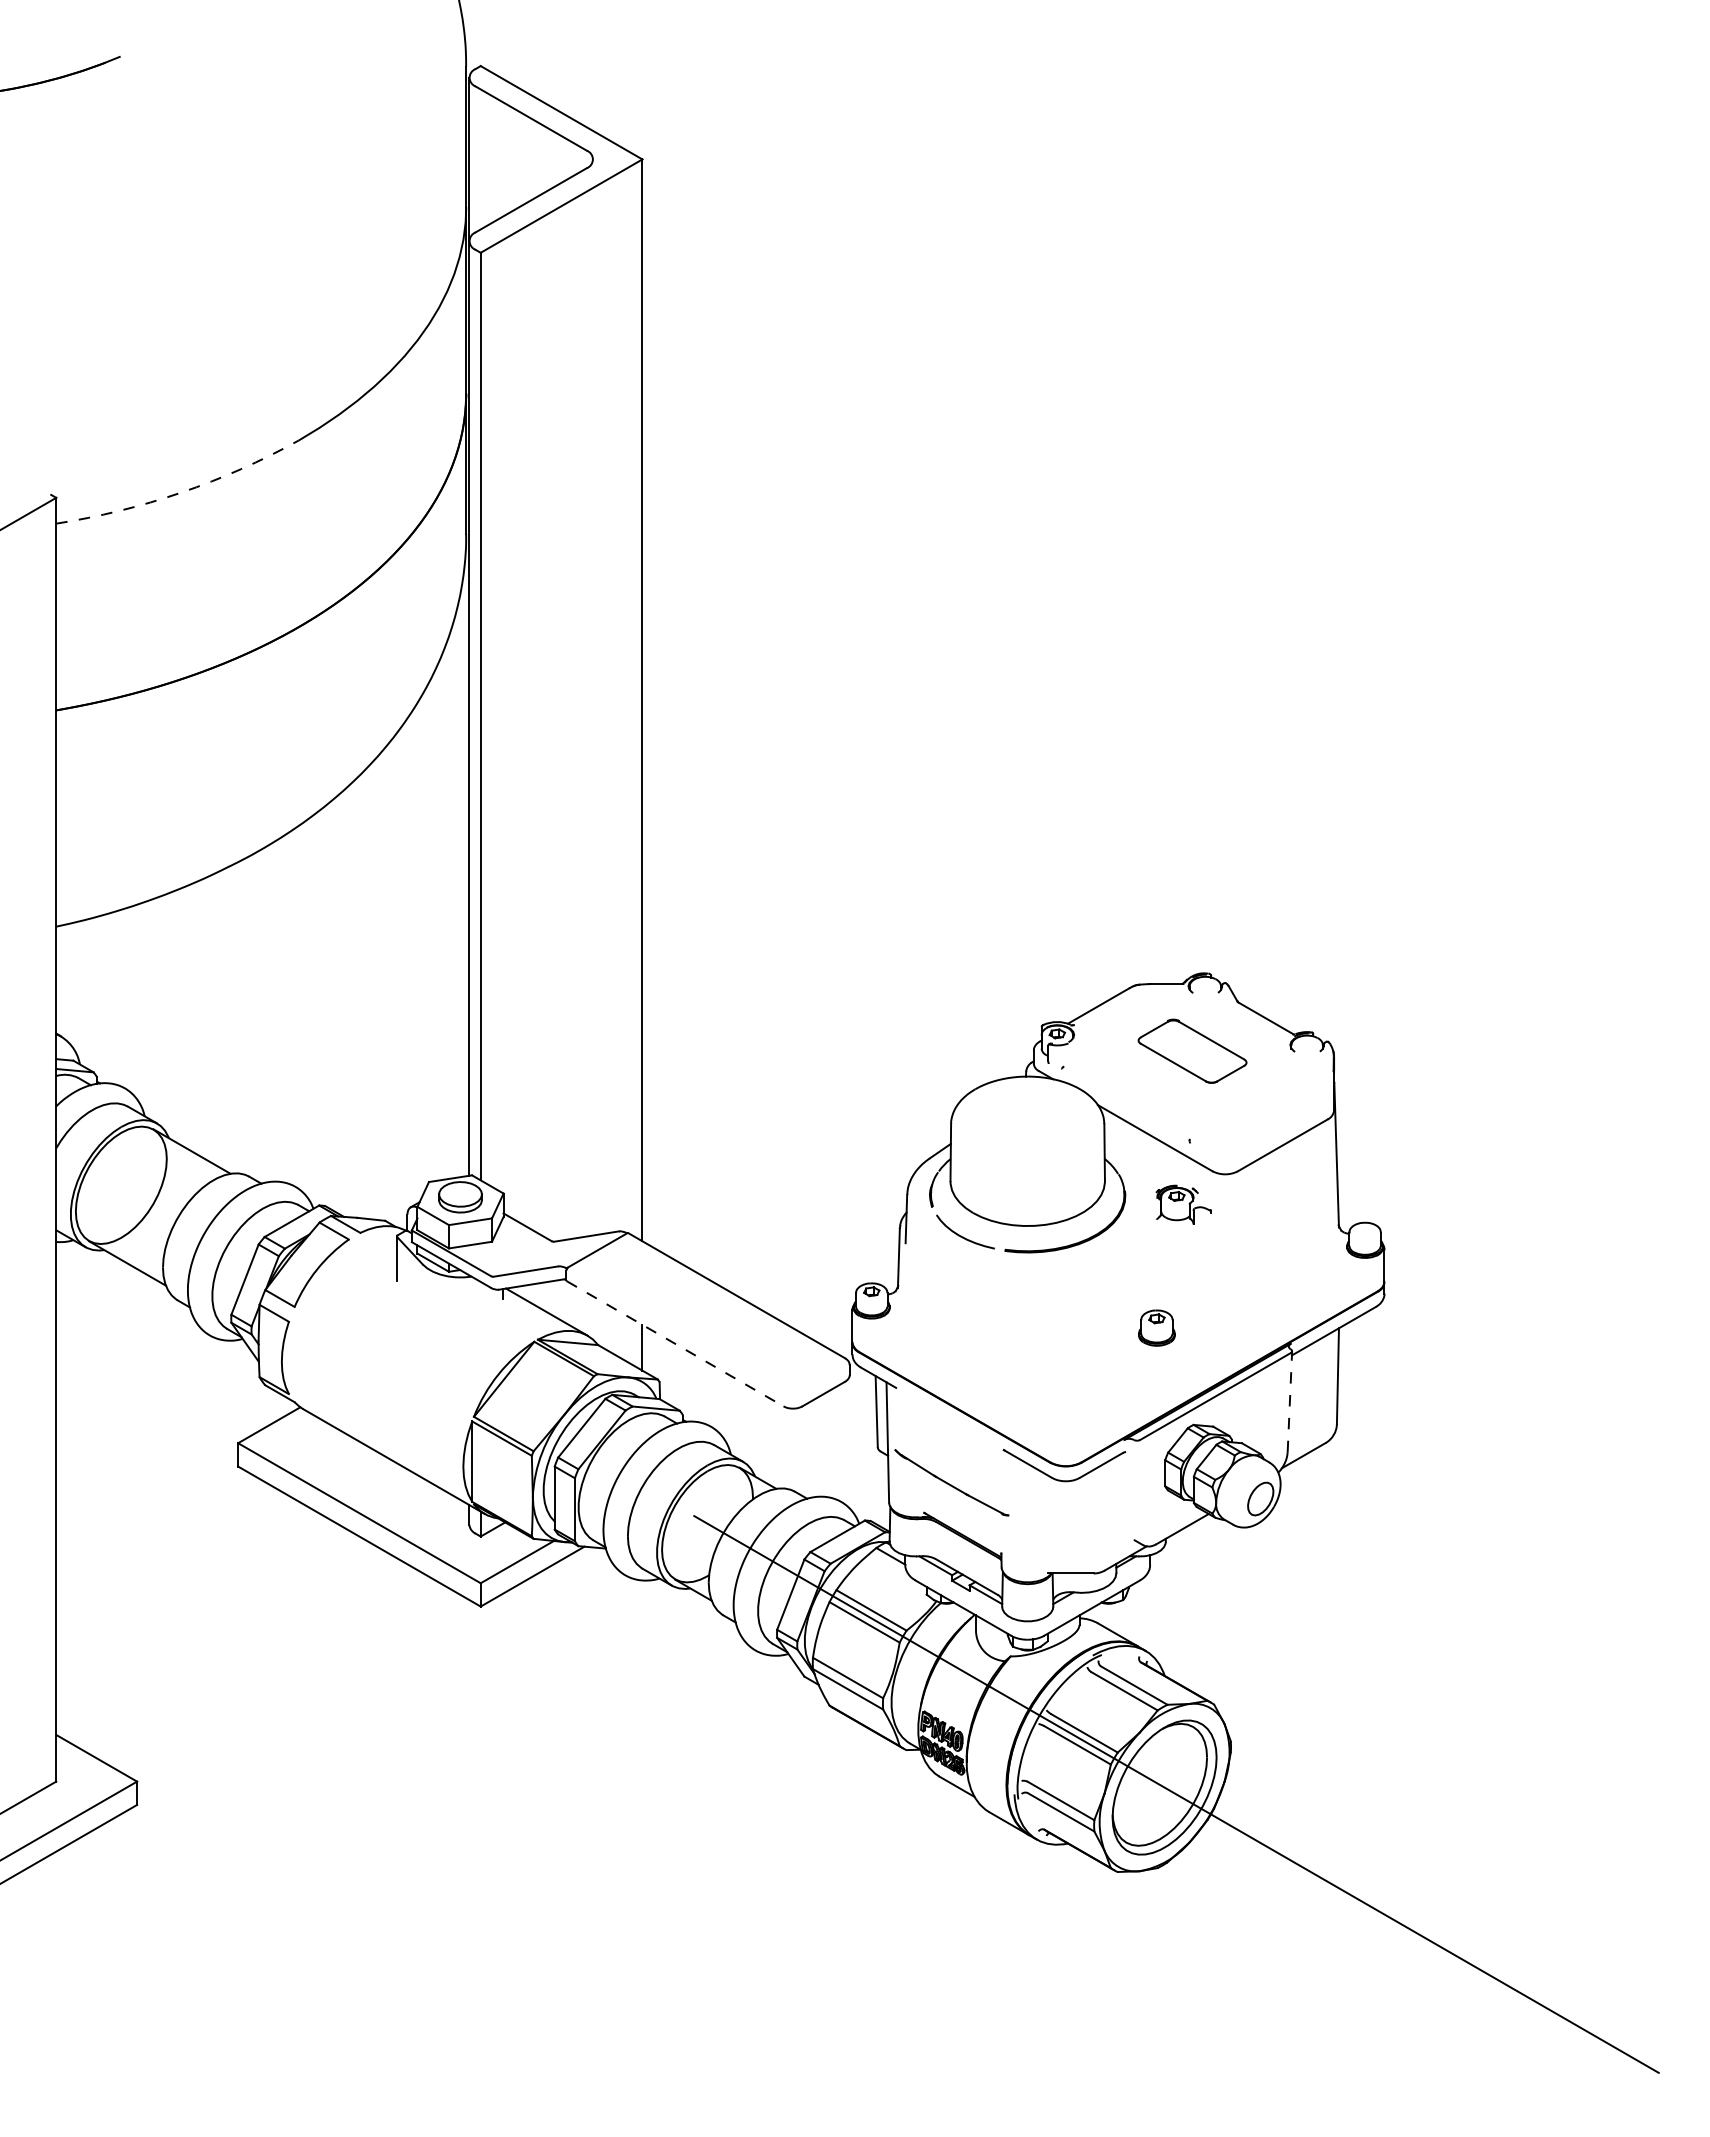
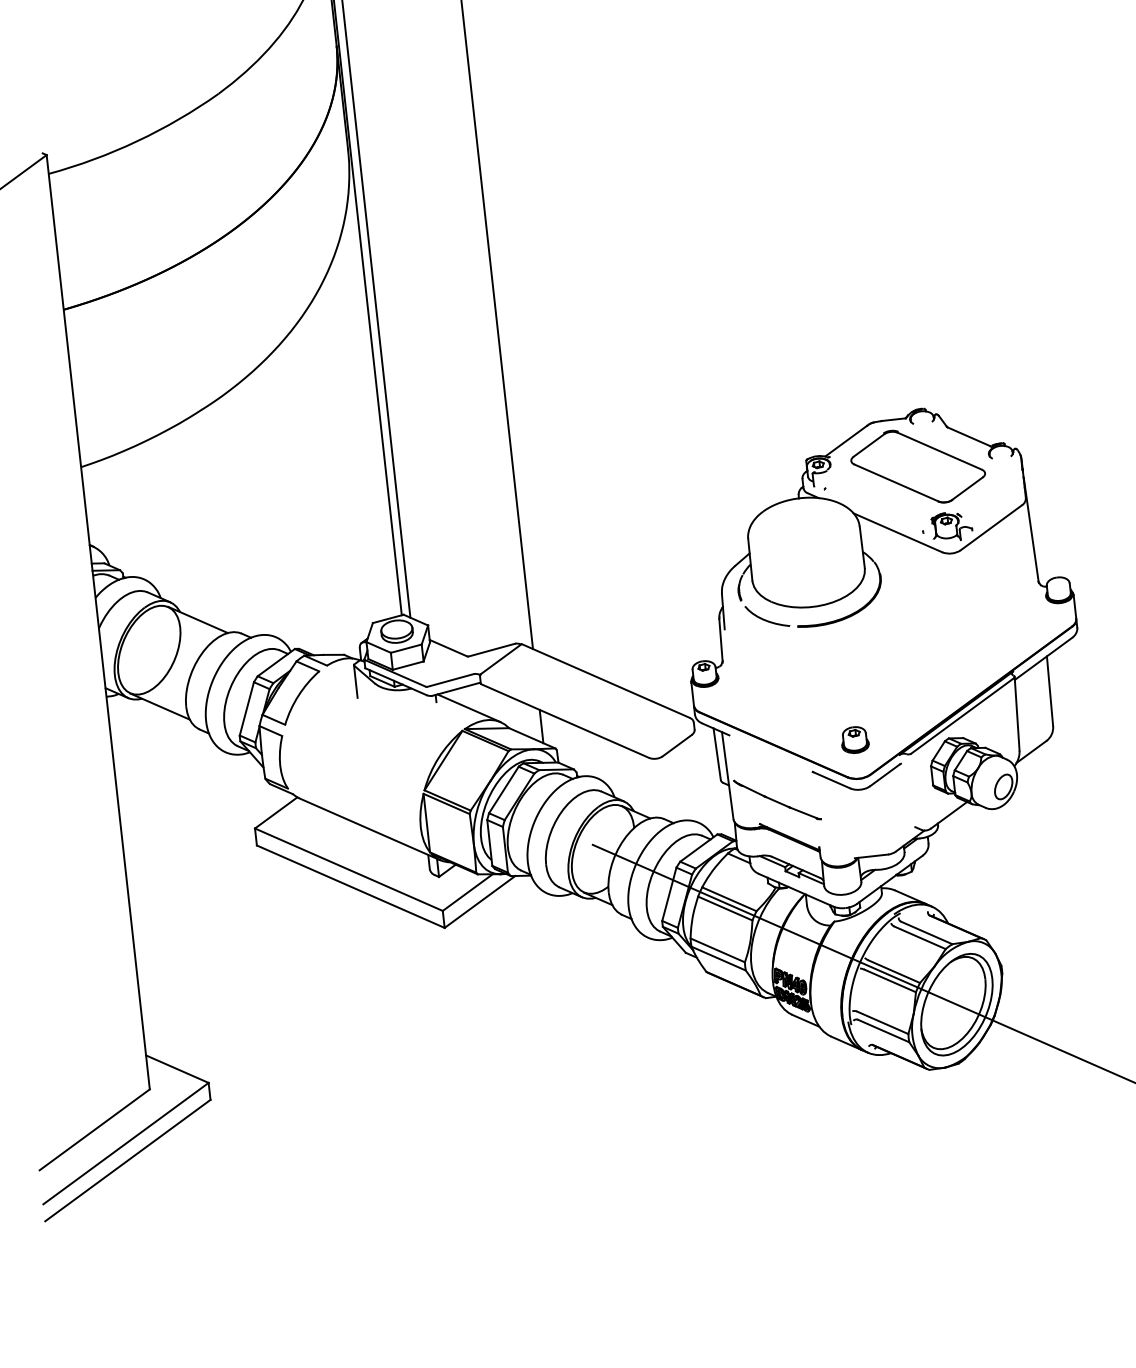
arc: (181, 492) -> (137, 141), dashed -> solid
part: (1192, 1050) -> (918, 466), size x1.67
part: (1183, 1204) -> (951, 526), moved
part: (1156, 1327) -> (854, 739), moved
line: (675, 1343) -> (565, 720), dashed -> solid
line: (1289, 1401) -> (1016, 713), dashed -> solid

